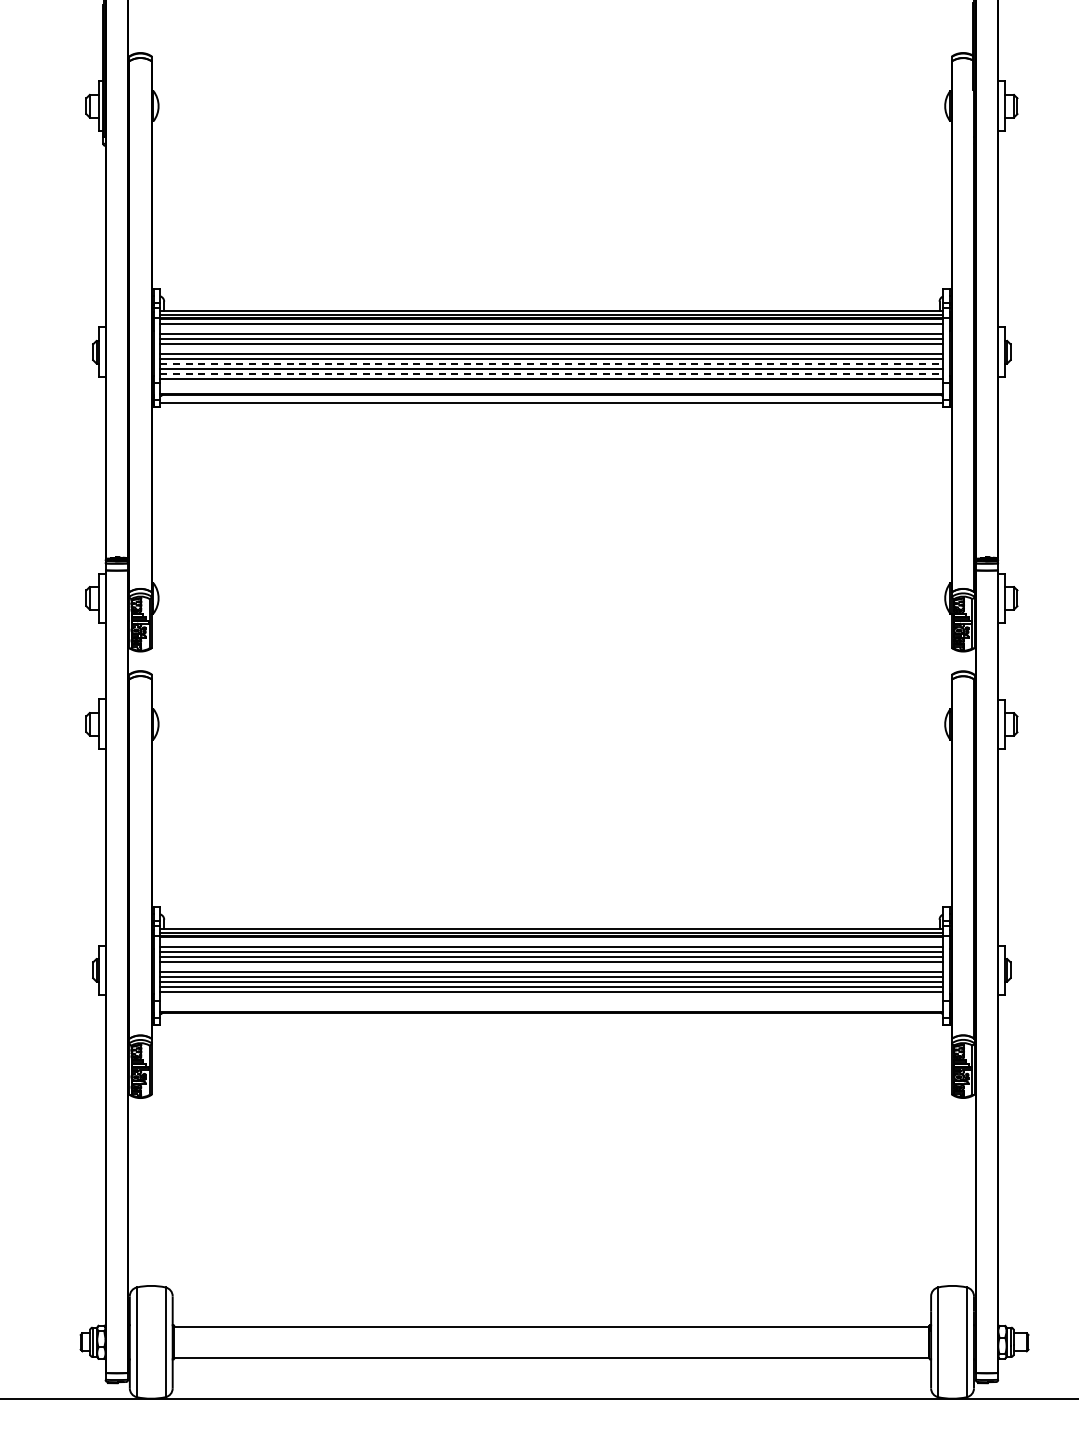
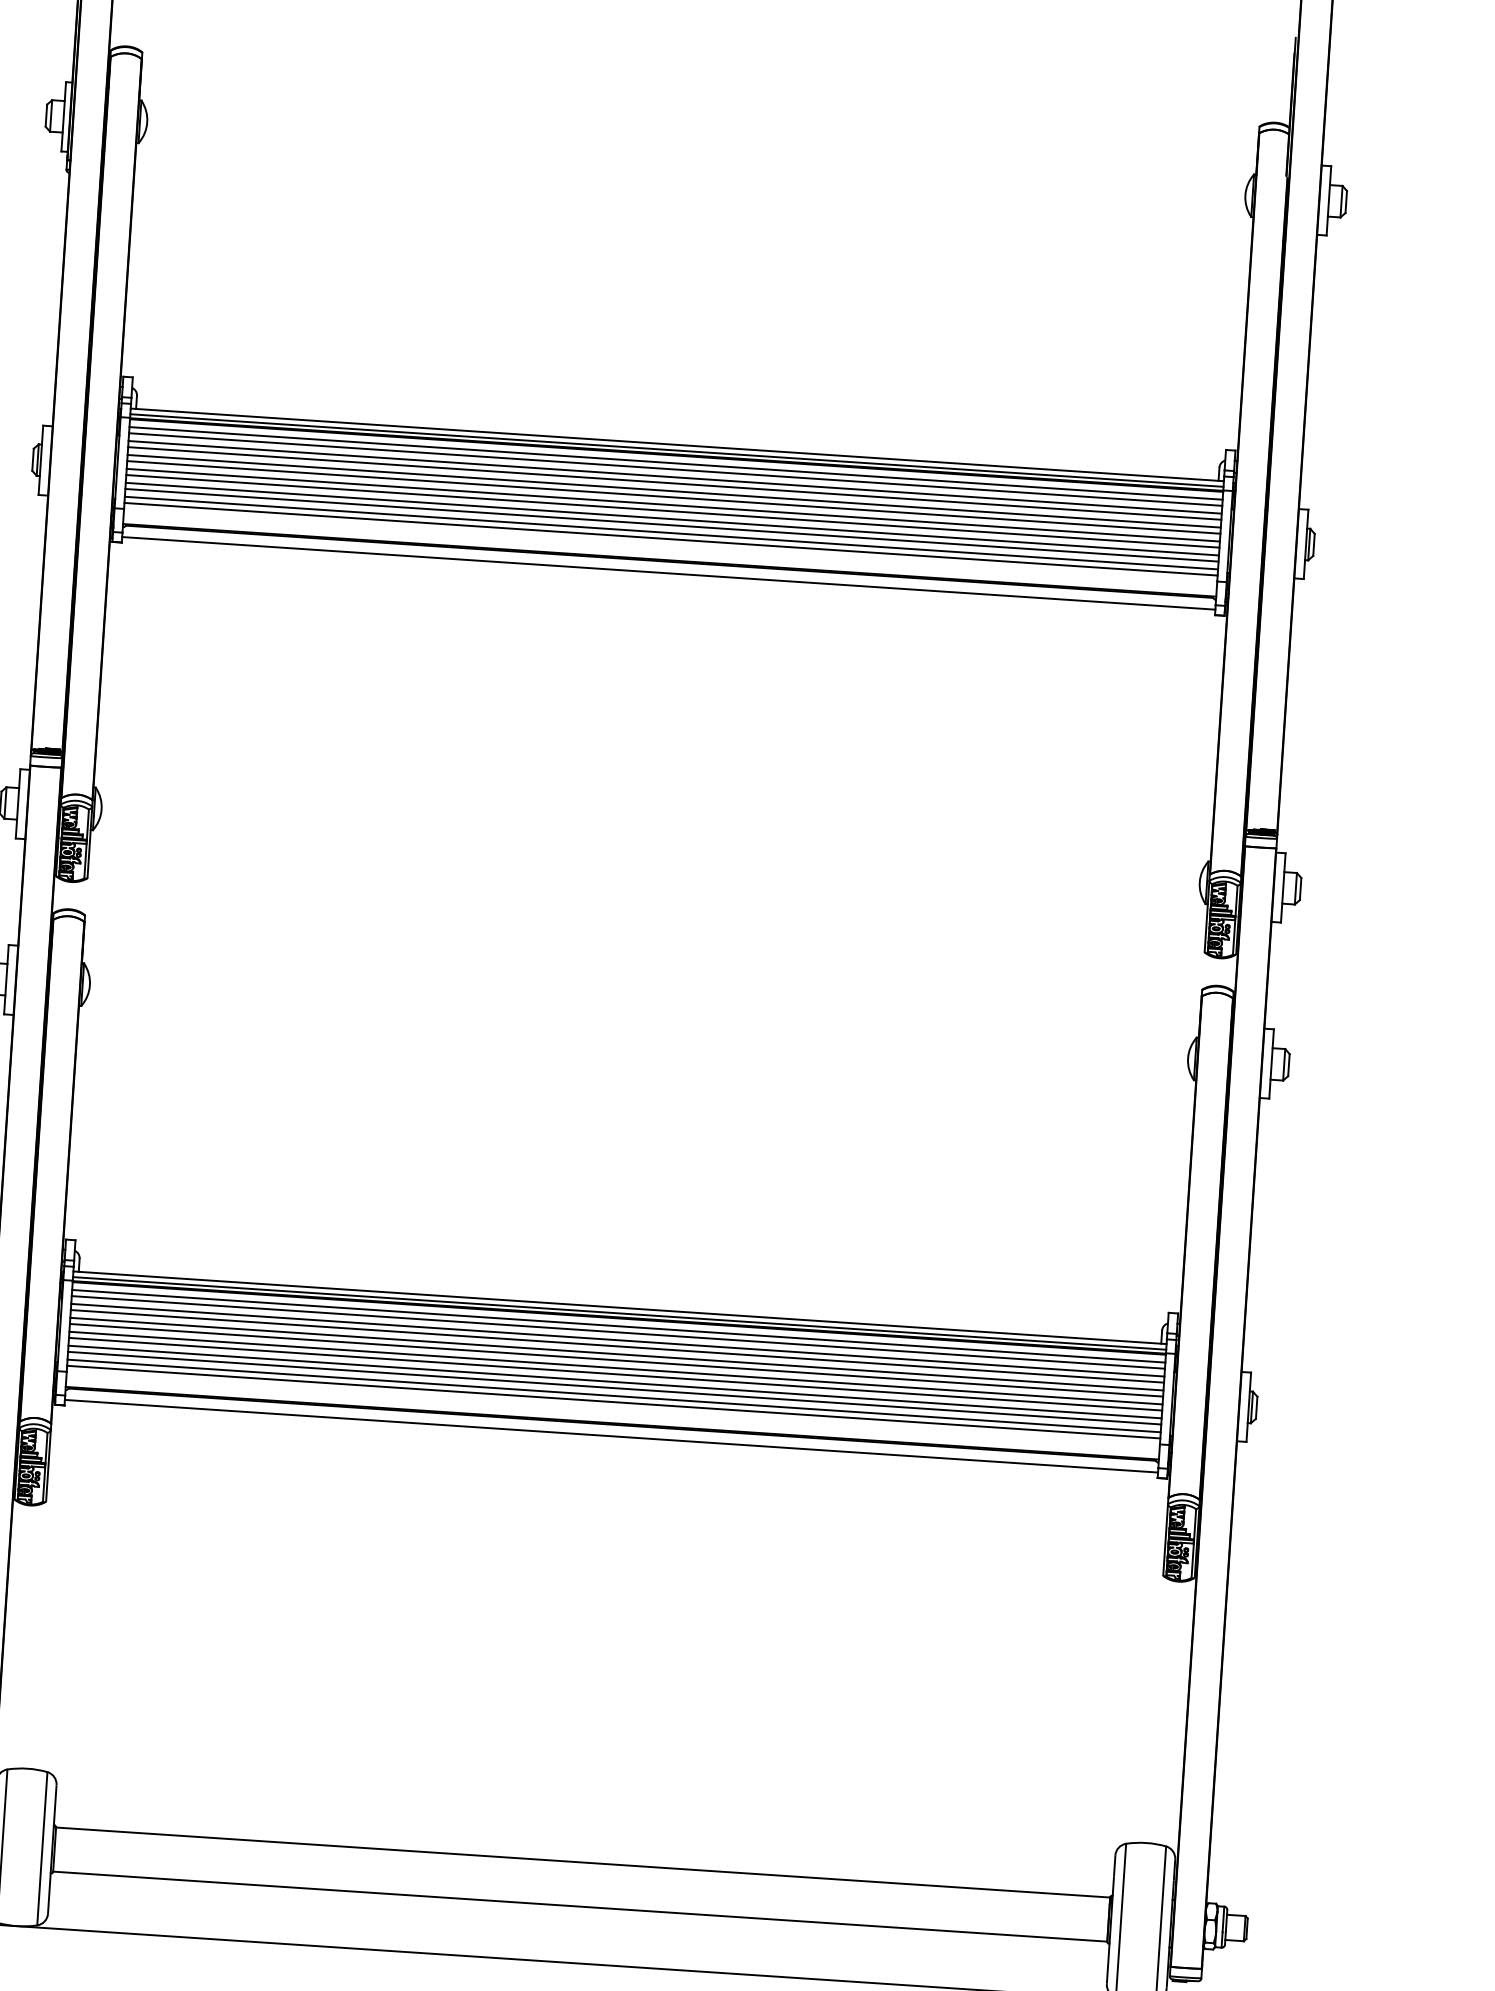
line: (551, 328) -> (675, 469), added
line: (551, 348) -> (673, 497), added
line: (551, 364) -> (671, 519), dashed -> solid
line: (551, 374) -> (670, 533), dashed -> solid
line: (551, 942) -> (618, 1326), added
line: (551, 966) -> (615, 1359), added
line: (551, 996) -> (613, 1401), added
line: (551, 1021) -> (610, 1436), added

